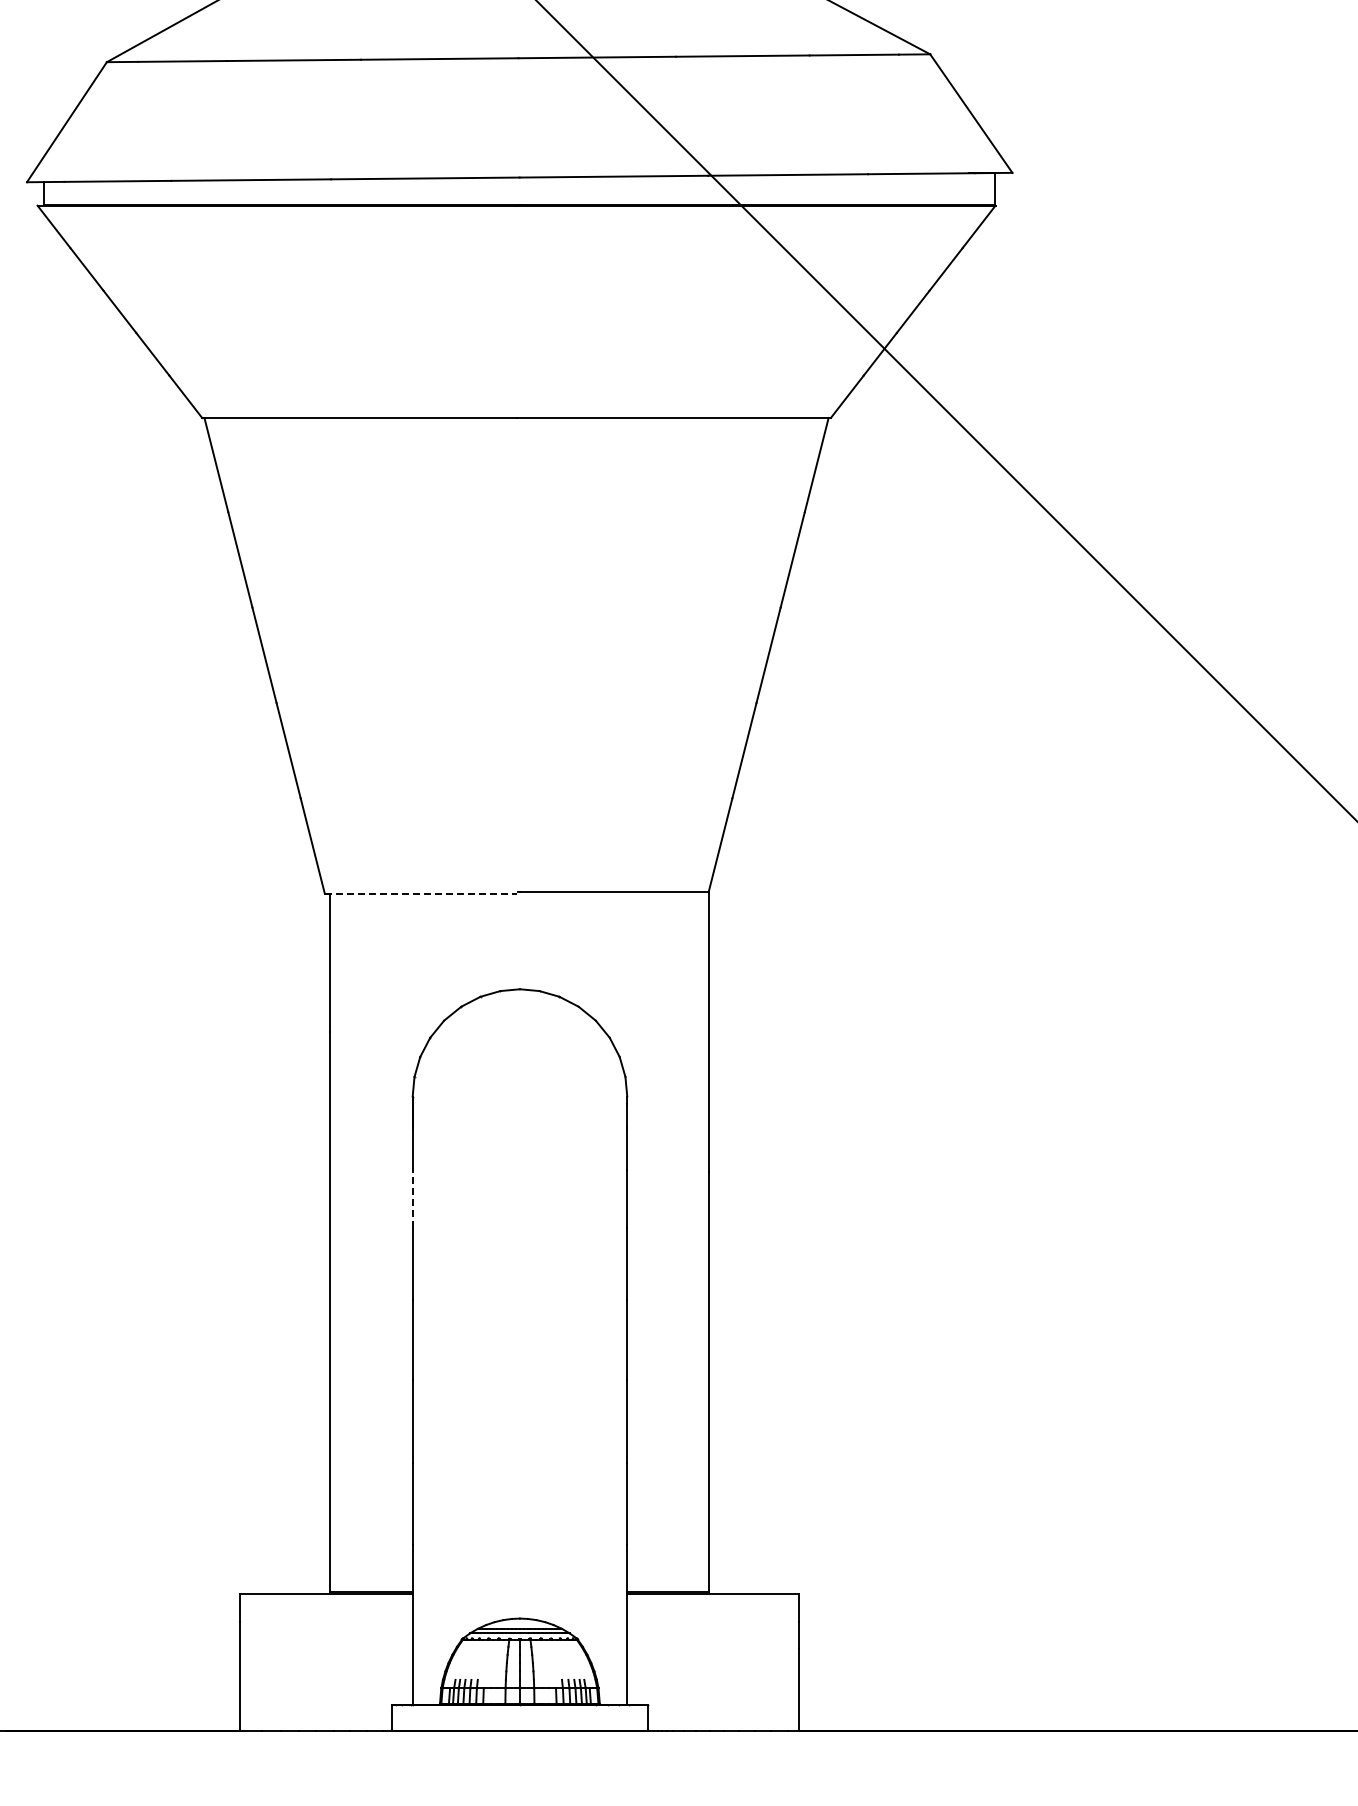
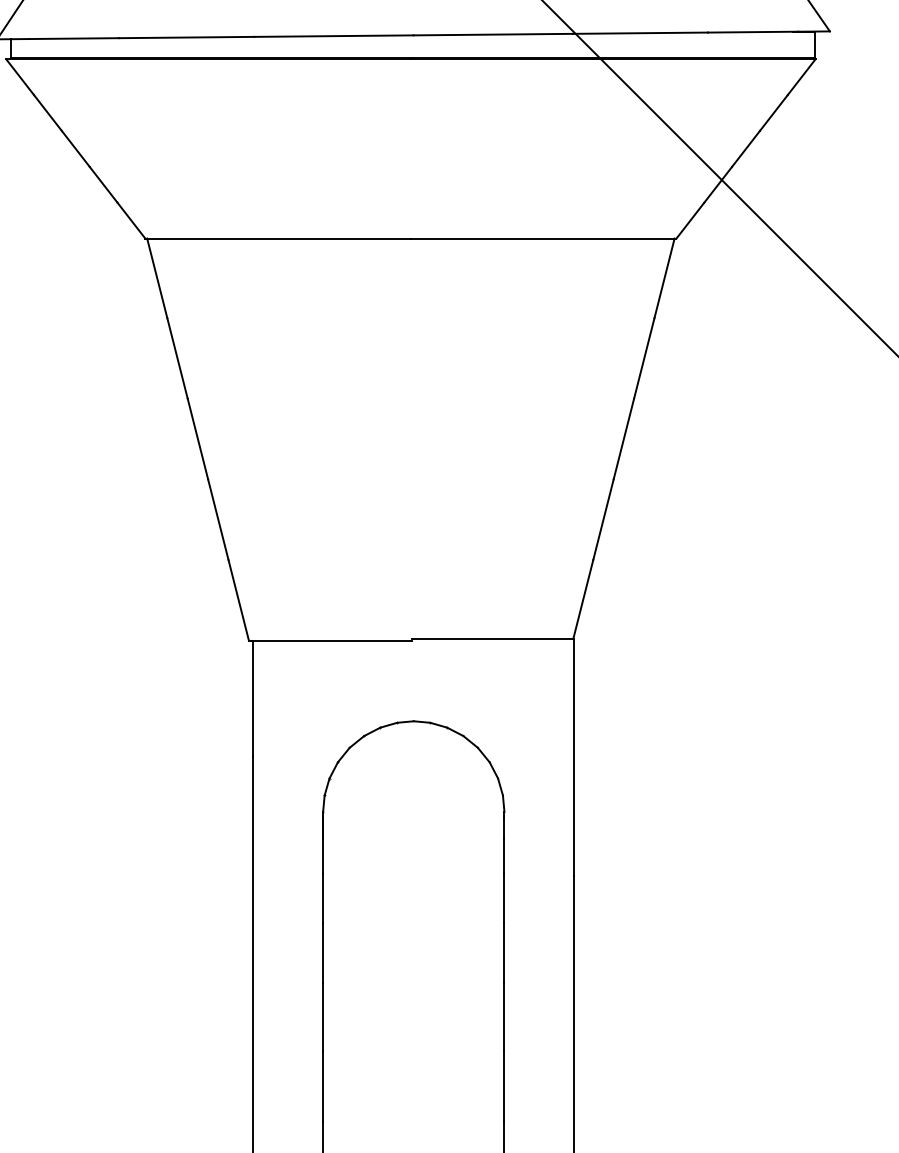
line: (420, 893) -> (329, 640), dashed -> solid
line: (412, 1198) -> (322, 898), dashed -> solid

